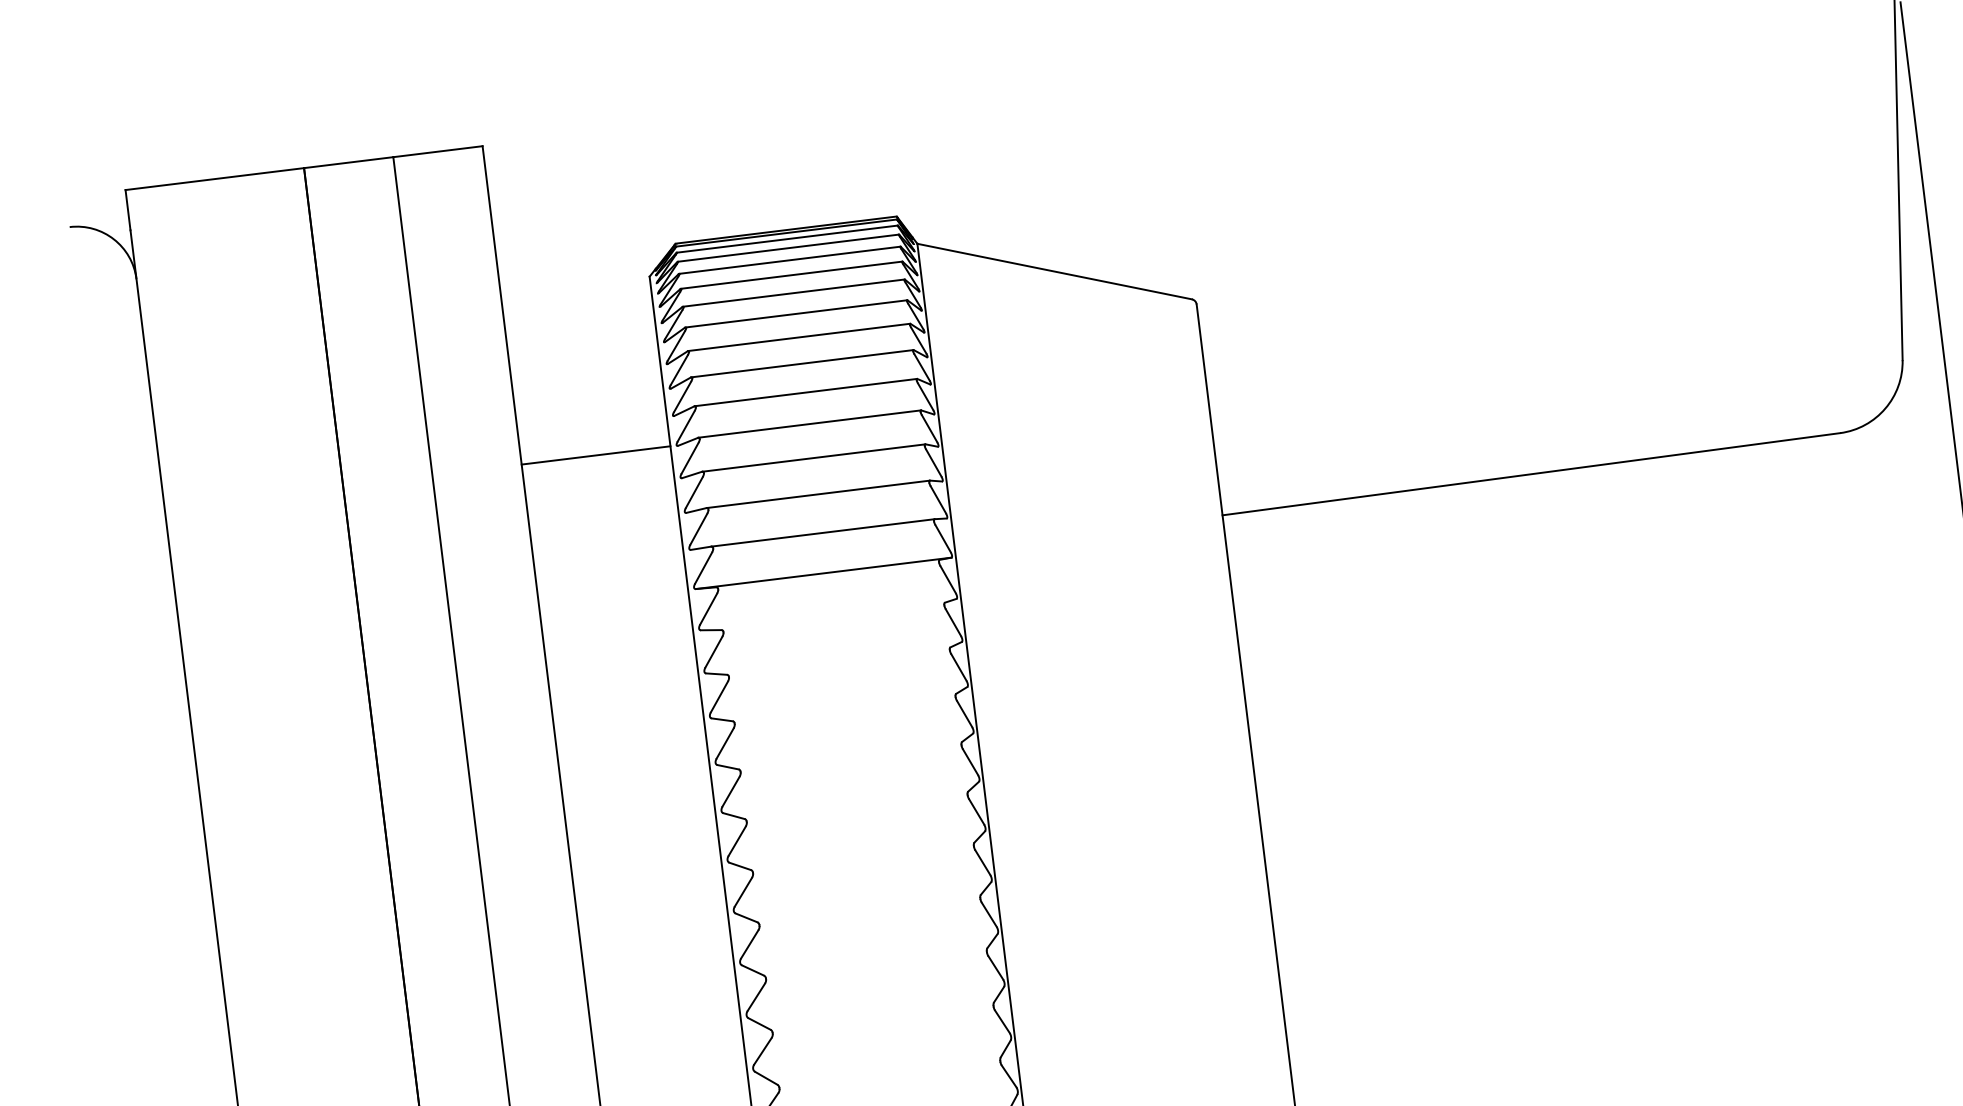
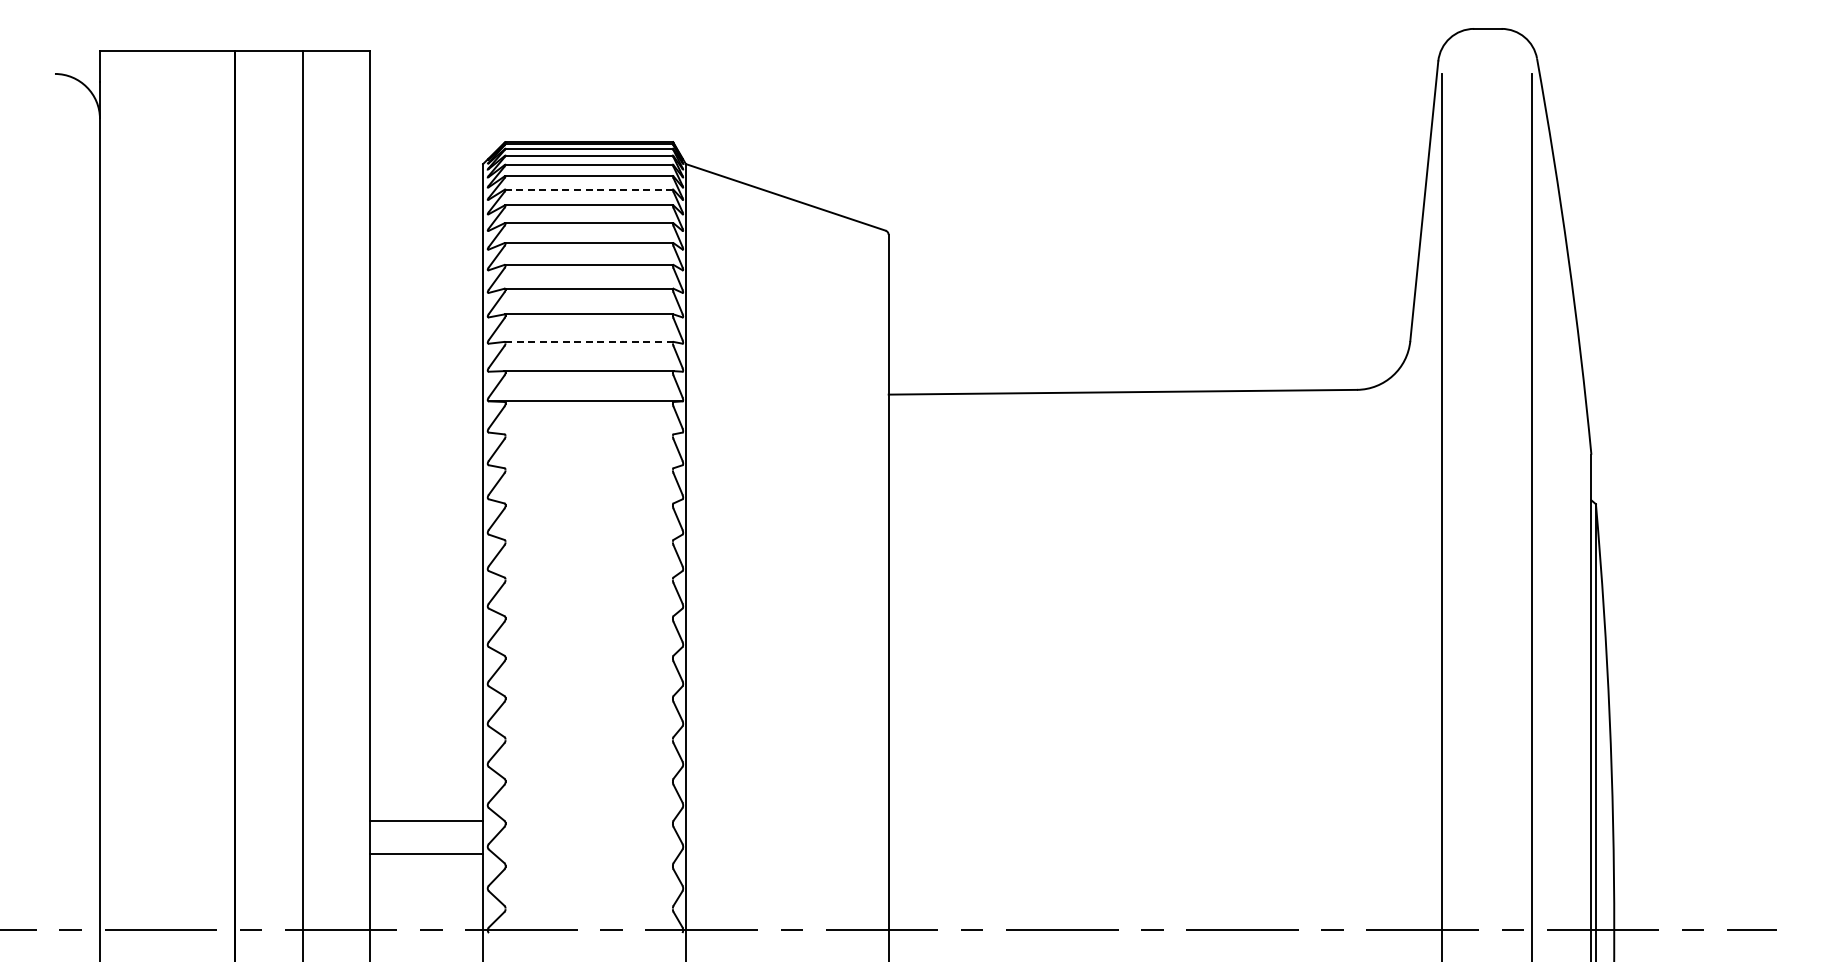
line: (794, 292) -> (589, 189), solid -> dashed
line: (595, 455) -> (426, 292), removed
line: (817, 493) -> (588, 341), solid -> dashed

